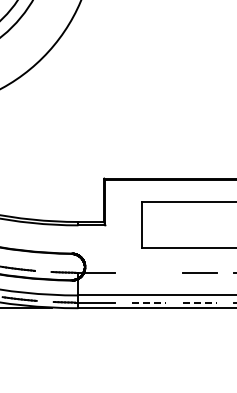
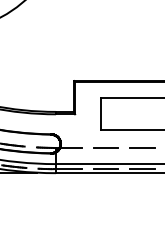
line: (148, 272) -> (105, 147), added
line: (149, 302) -> (106, 169), dashed -> solid
line: (200, 302) -> (142, 169), dashed -> solid

